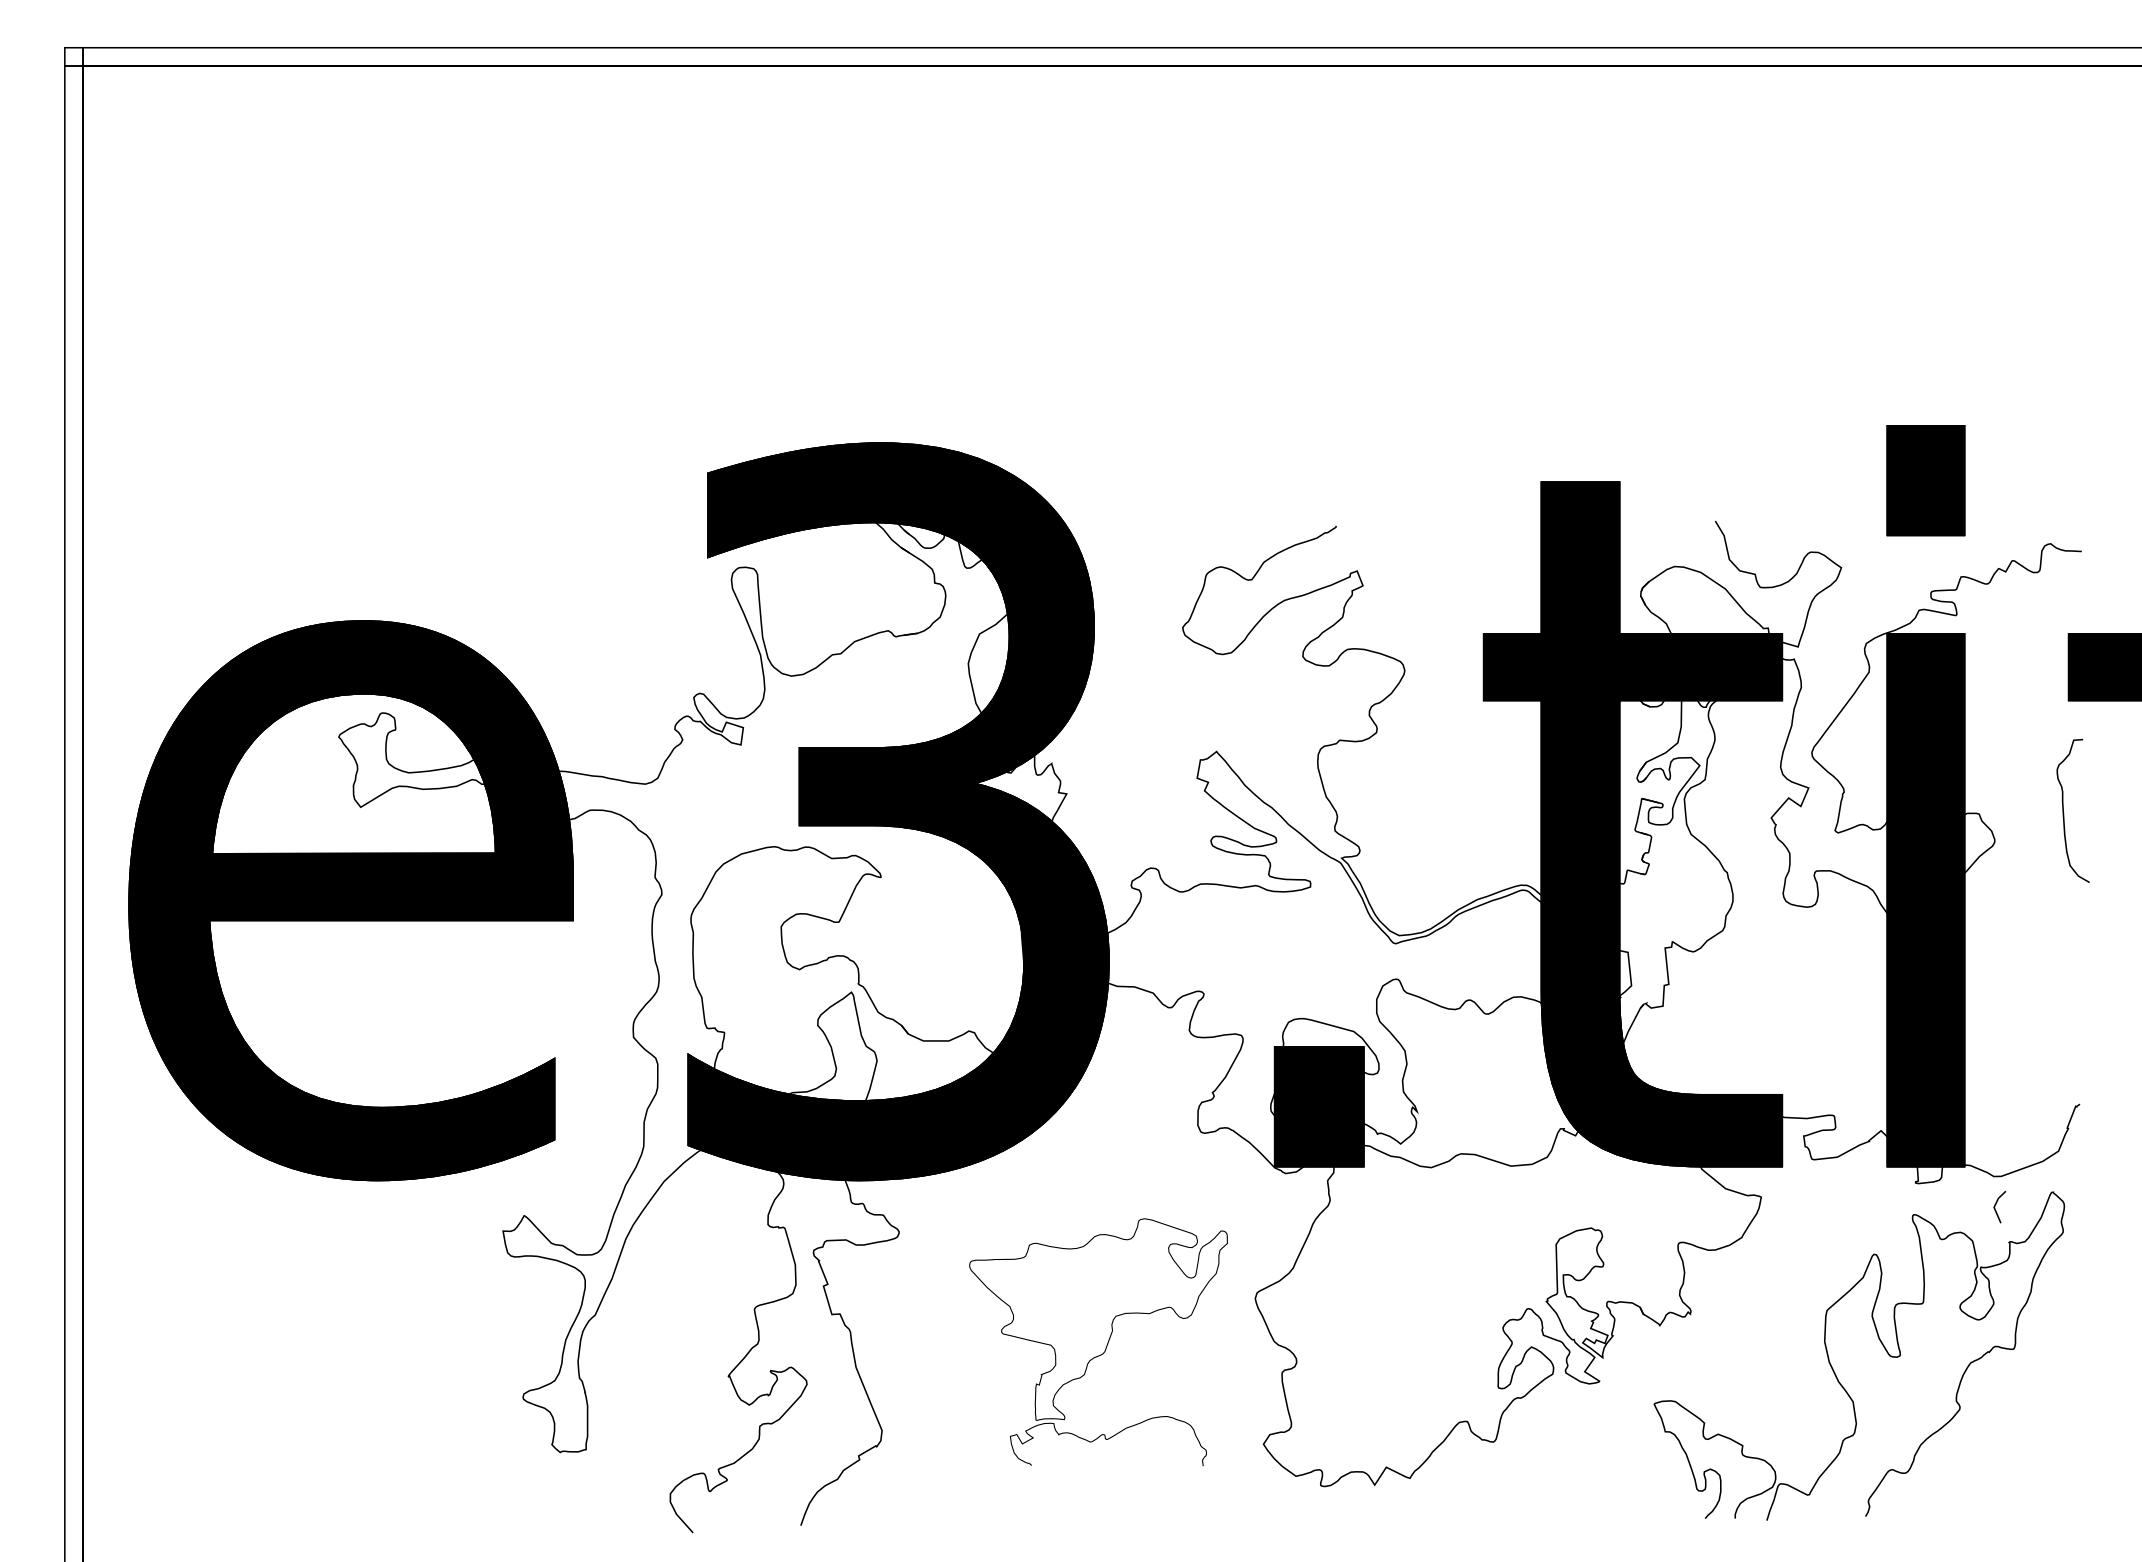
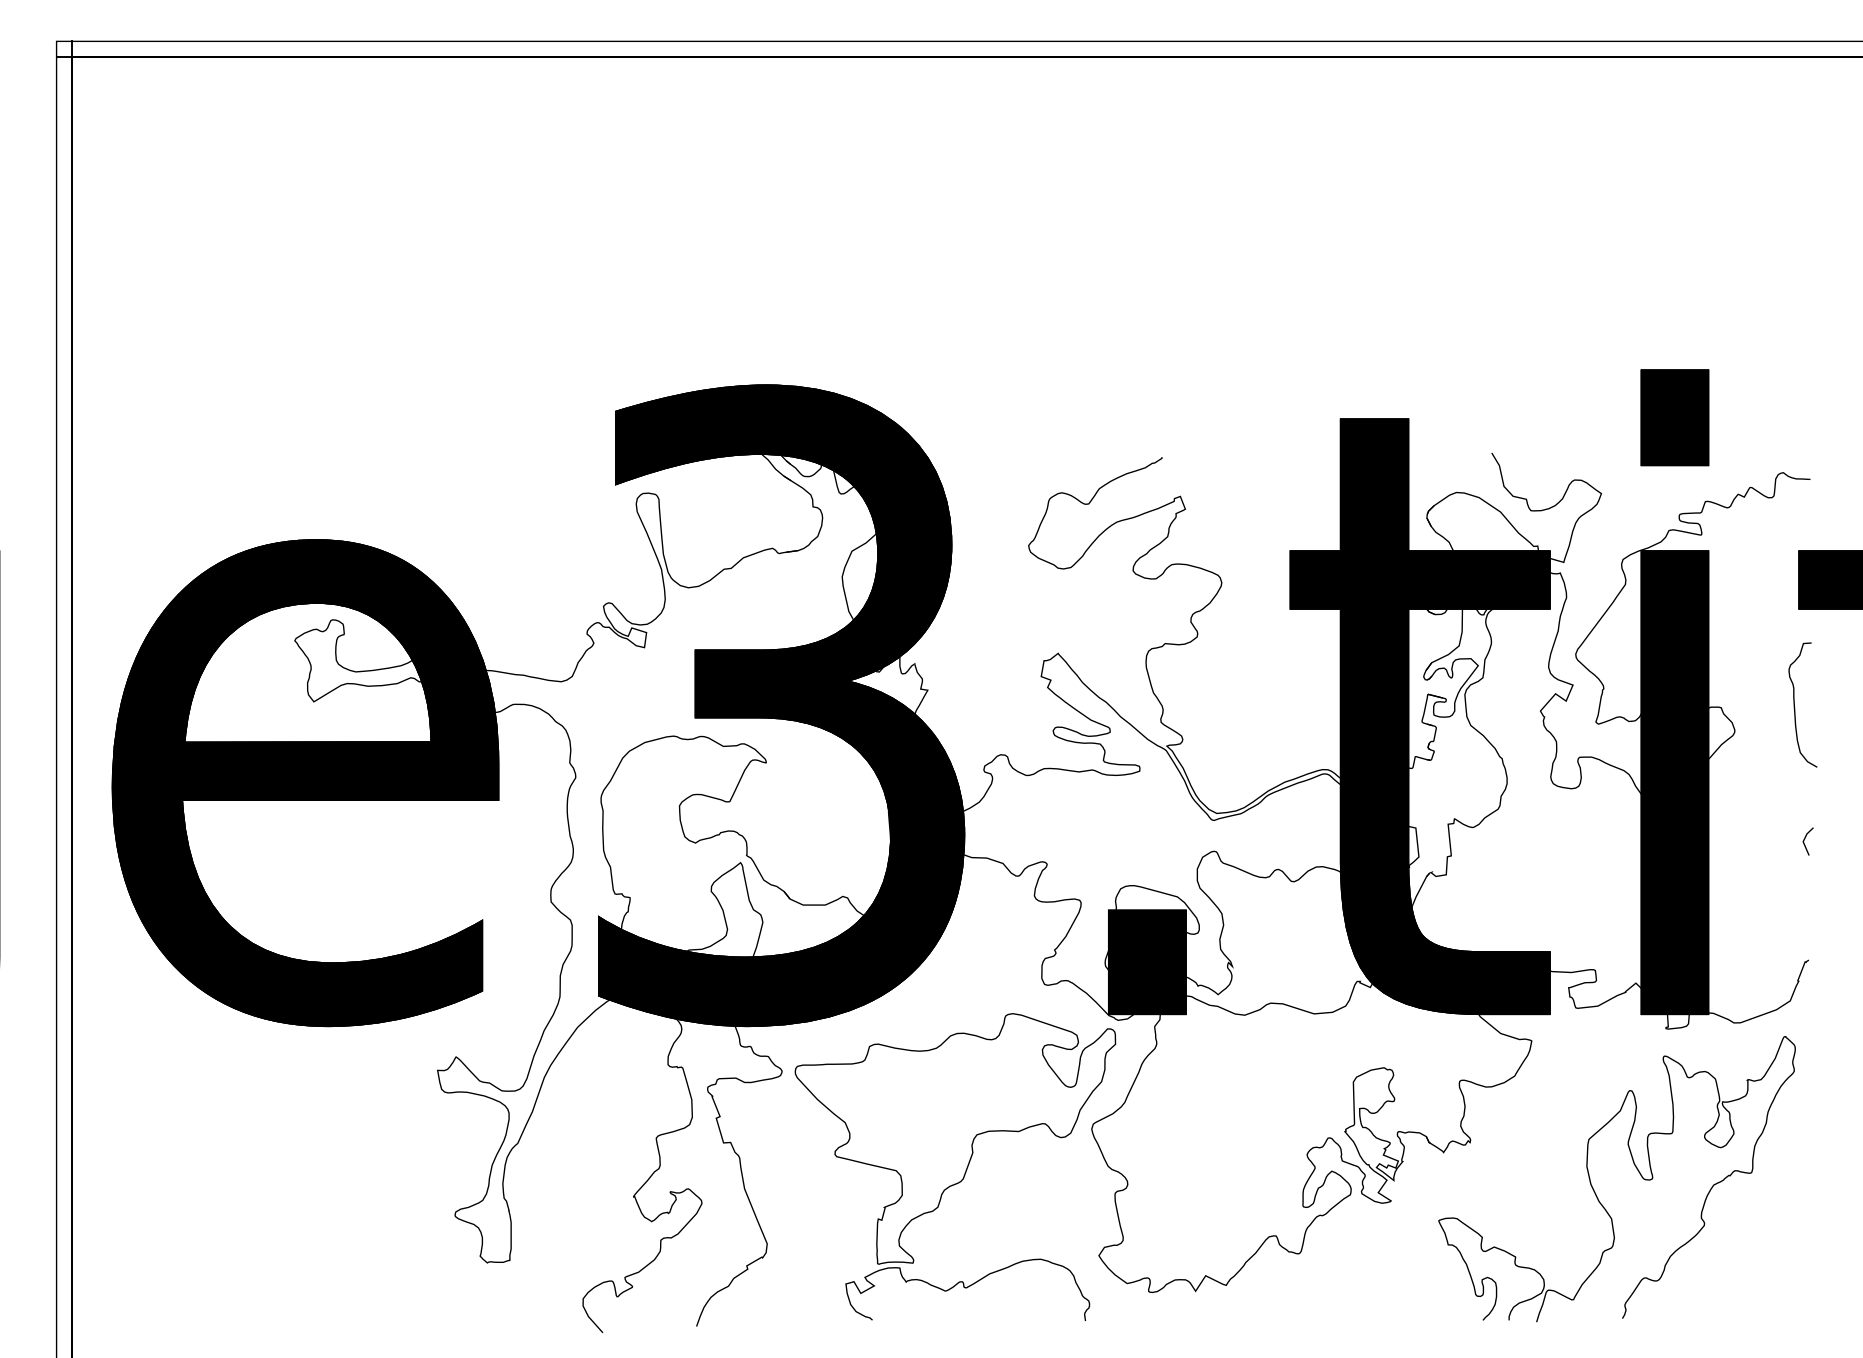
line: (1995, 1205) -> (1804, 840), moved
part: (1098, 1341) -> (955, 1166), size x1.43

